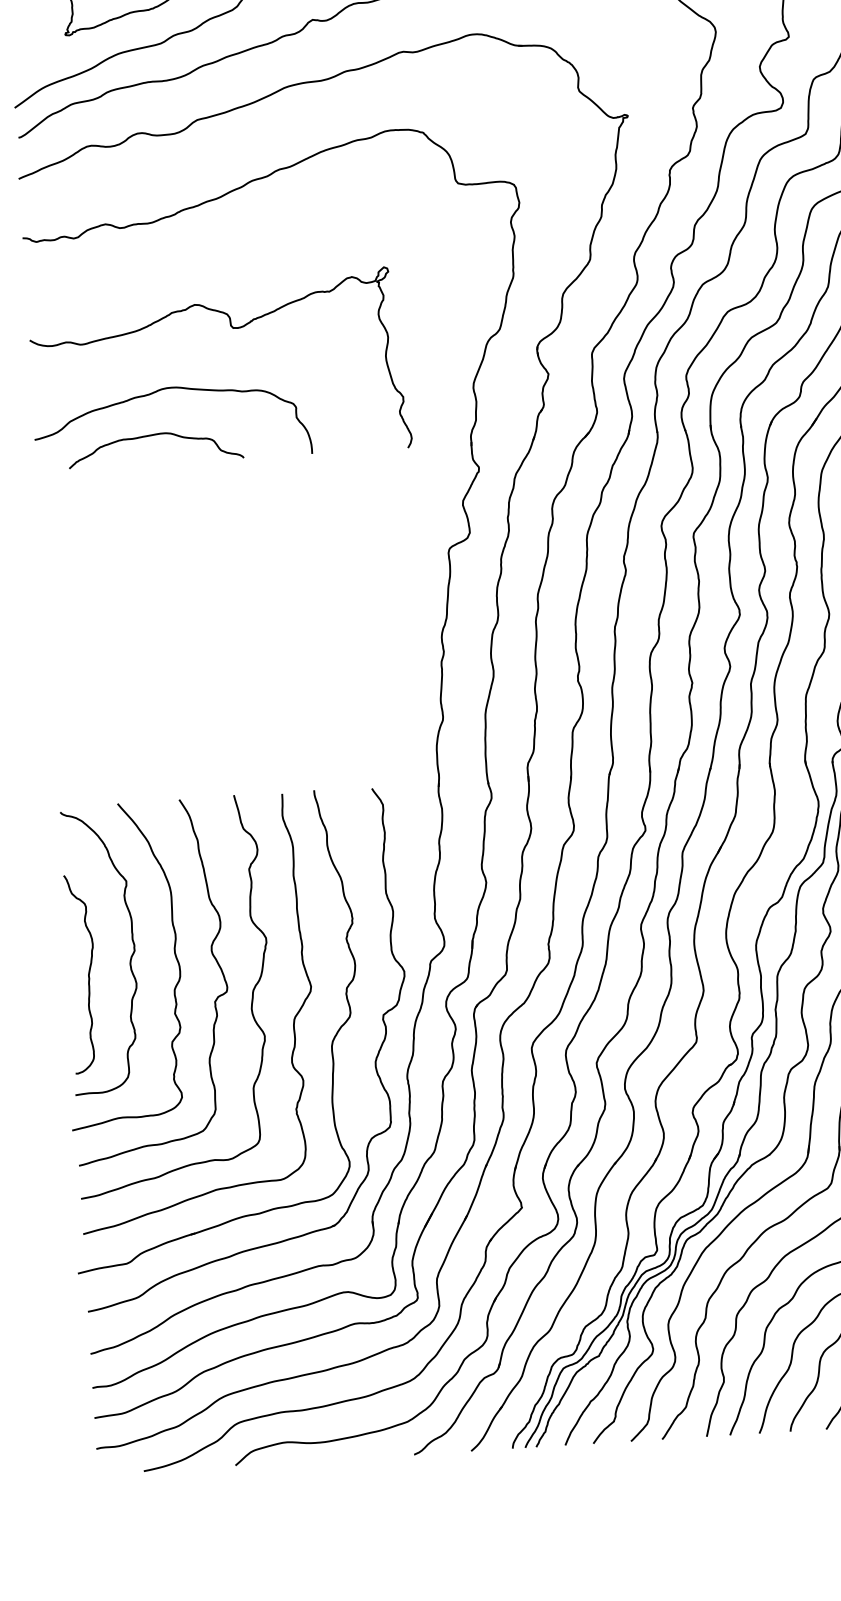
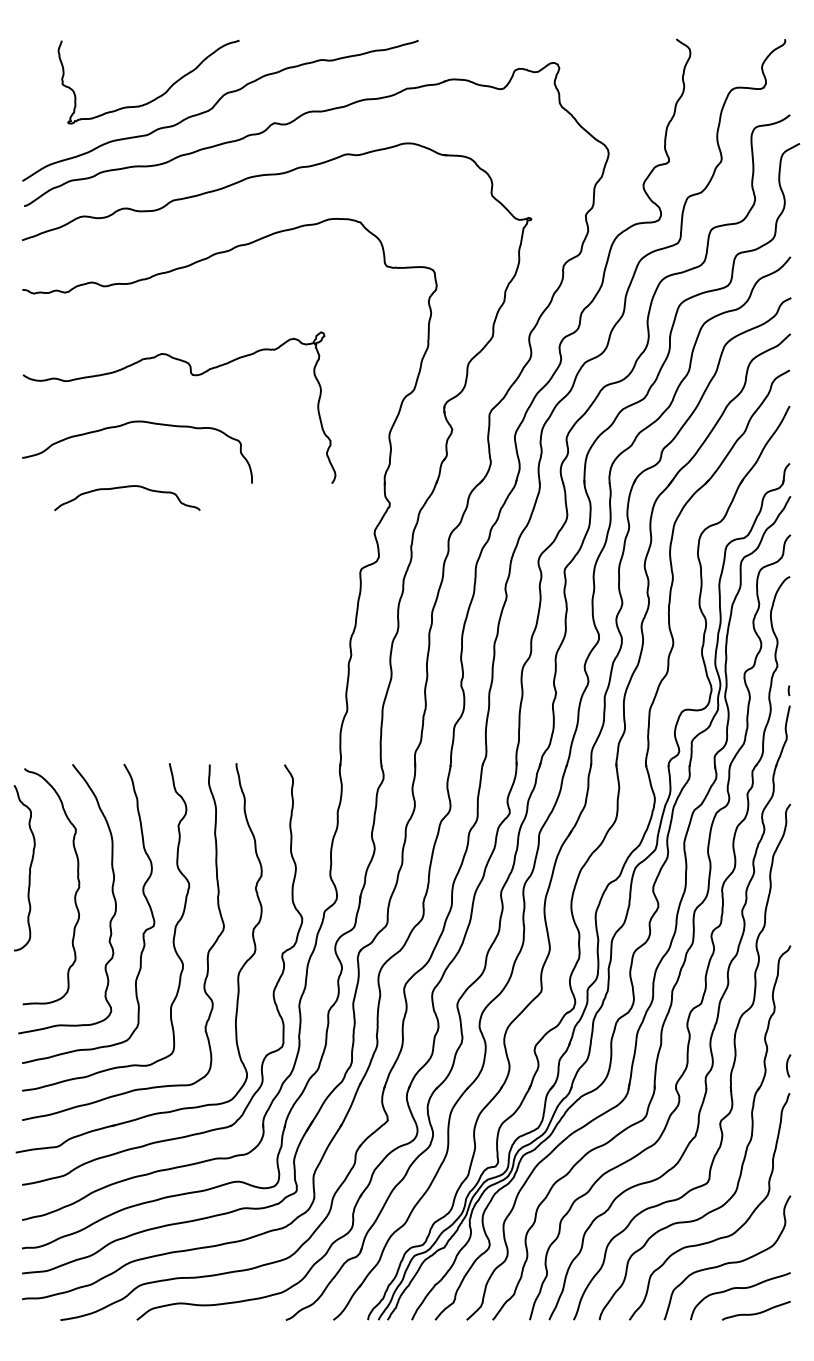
curve: (155, 435) -> (127, 487), moved
curve: (88, 974) -> (29, 868), moved

